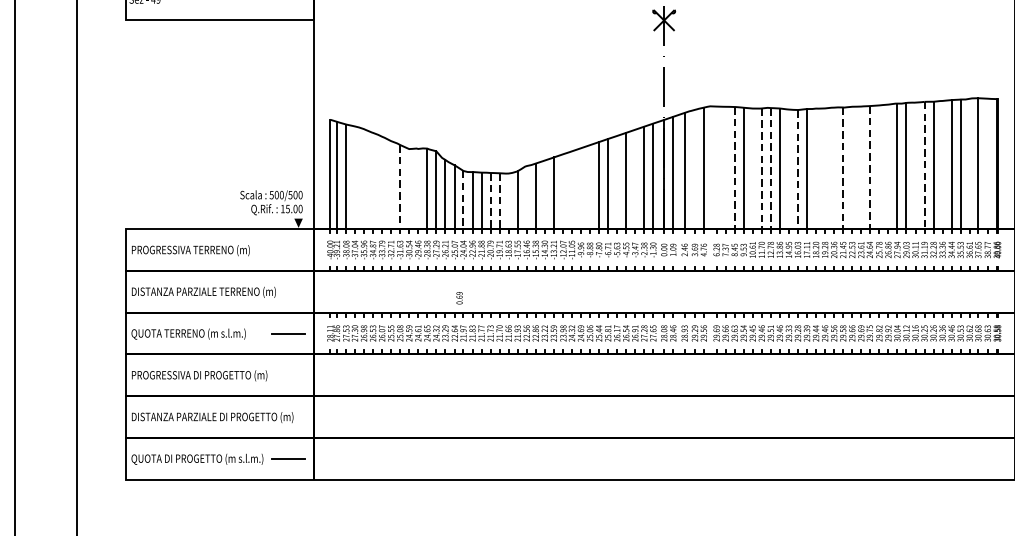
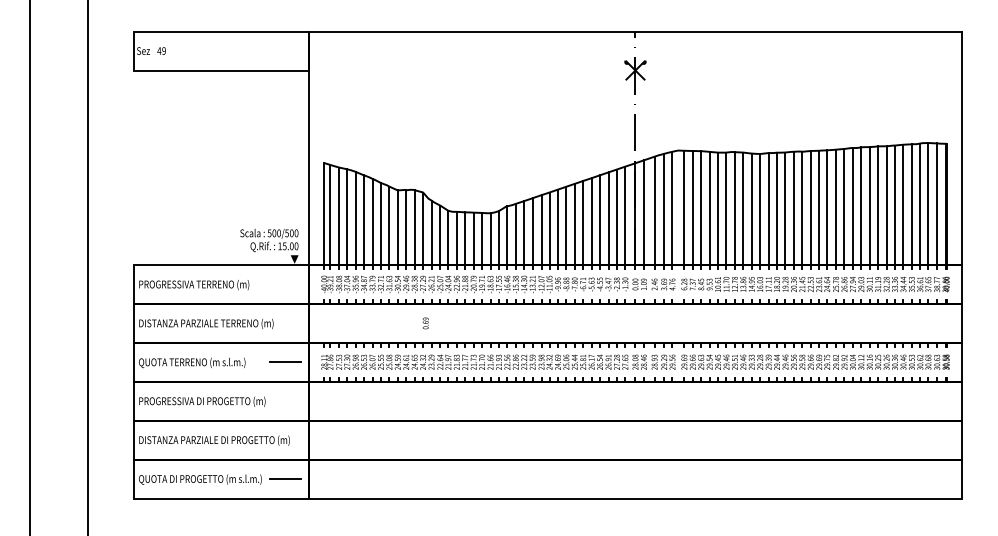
line: (969, 164) -> (920, 204), added
line: (988, 164) -> (937, 204), added
line: (943, 165) -> (895, 205), added
line: (888, 166) -> (844, 206), added
line: (915, 166) -> (869, 206), added
line: (924, 166) -> (878, 206), dashed -> solid
line: (716, 167) -> (684, 207), added
line: (851, 167) -> (810, 207), added
line: (861, 167) -> (819, 207), added
line: (879, 167) -> (836, 207), added
line: (725, 168) -> (692, 208), added
line: (735, 168) -> (701, 208), dashed -> solid
line: (753, 168) -> (718, 208), added
line: (816, 168) -> (777, 208), added
line: (825, 168) -> (785, 208), added
line: (833, 168) -> (793, 208), added
line: (843, 168) -> (802, 208), dashed -> solid
line: (870, 168) -> (827, 208), dashed -> solid
line: (695, 169) -> (664, 209), added
line: (761, 169) -> (726, 209), dashed -> solid
line: (770, 169) -> (734, 209), dashed -> solid
line: (788, 169) -> (751, 209), added
line: (798, 169) -> (760, 209), dashed -> solid
line: (355, 178) -> (347, 217), added
line: (363, 179) -> (355, 218), added
line: (635, 179) -> (608, 218), added
line: (373, 181) -> (364, 220), added
line: (382, 182) -> (372, 221), added
line: (617, 182) -> (591, 221), added
line: (390, 185) -> (380, 224), added
line: (590, 186) -> (566, 225), added
line: (400, 187) -> (389, 226), dashed -> solid
line: (408, 188) -> (397, 227), added
line: (418, 188) -> (406, 227), added
line: (580, 188) -> (557, 227), added
line: (571, 189) -> (549, 228), added
line: (563, 192) -> (541, 230), added
line: (545, 195) -> (524, 233), added
line: (526, 197) -> (507, 235), added
line: (463, 200) -> (448, 238), dashed -> solid
line: (490, 201) -> (473, 239), dashed -> solid
line: (500, 201) -> (482, 239), dashed -> solid
line: (508, 201) -> (490, 239), added
text: (459, 298) -> (425, 323), moved

